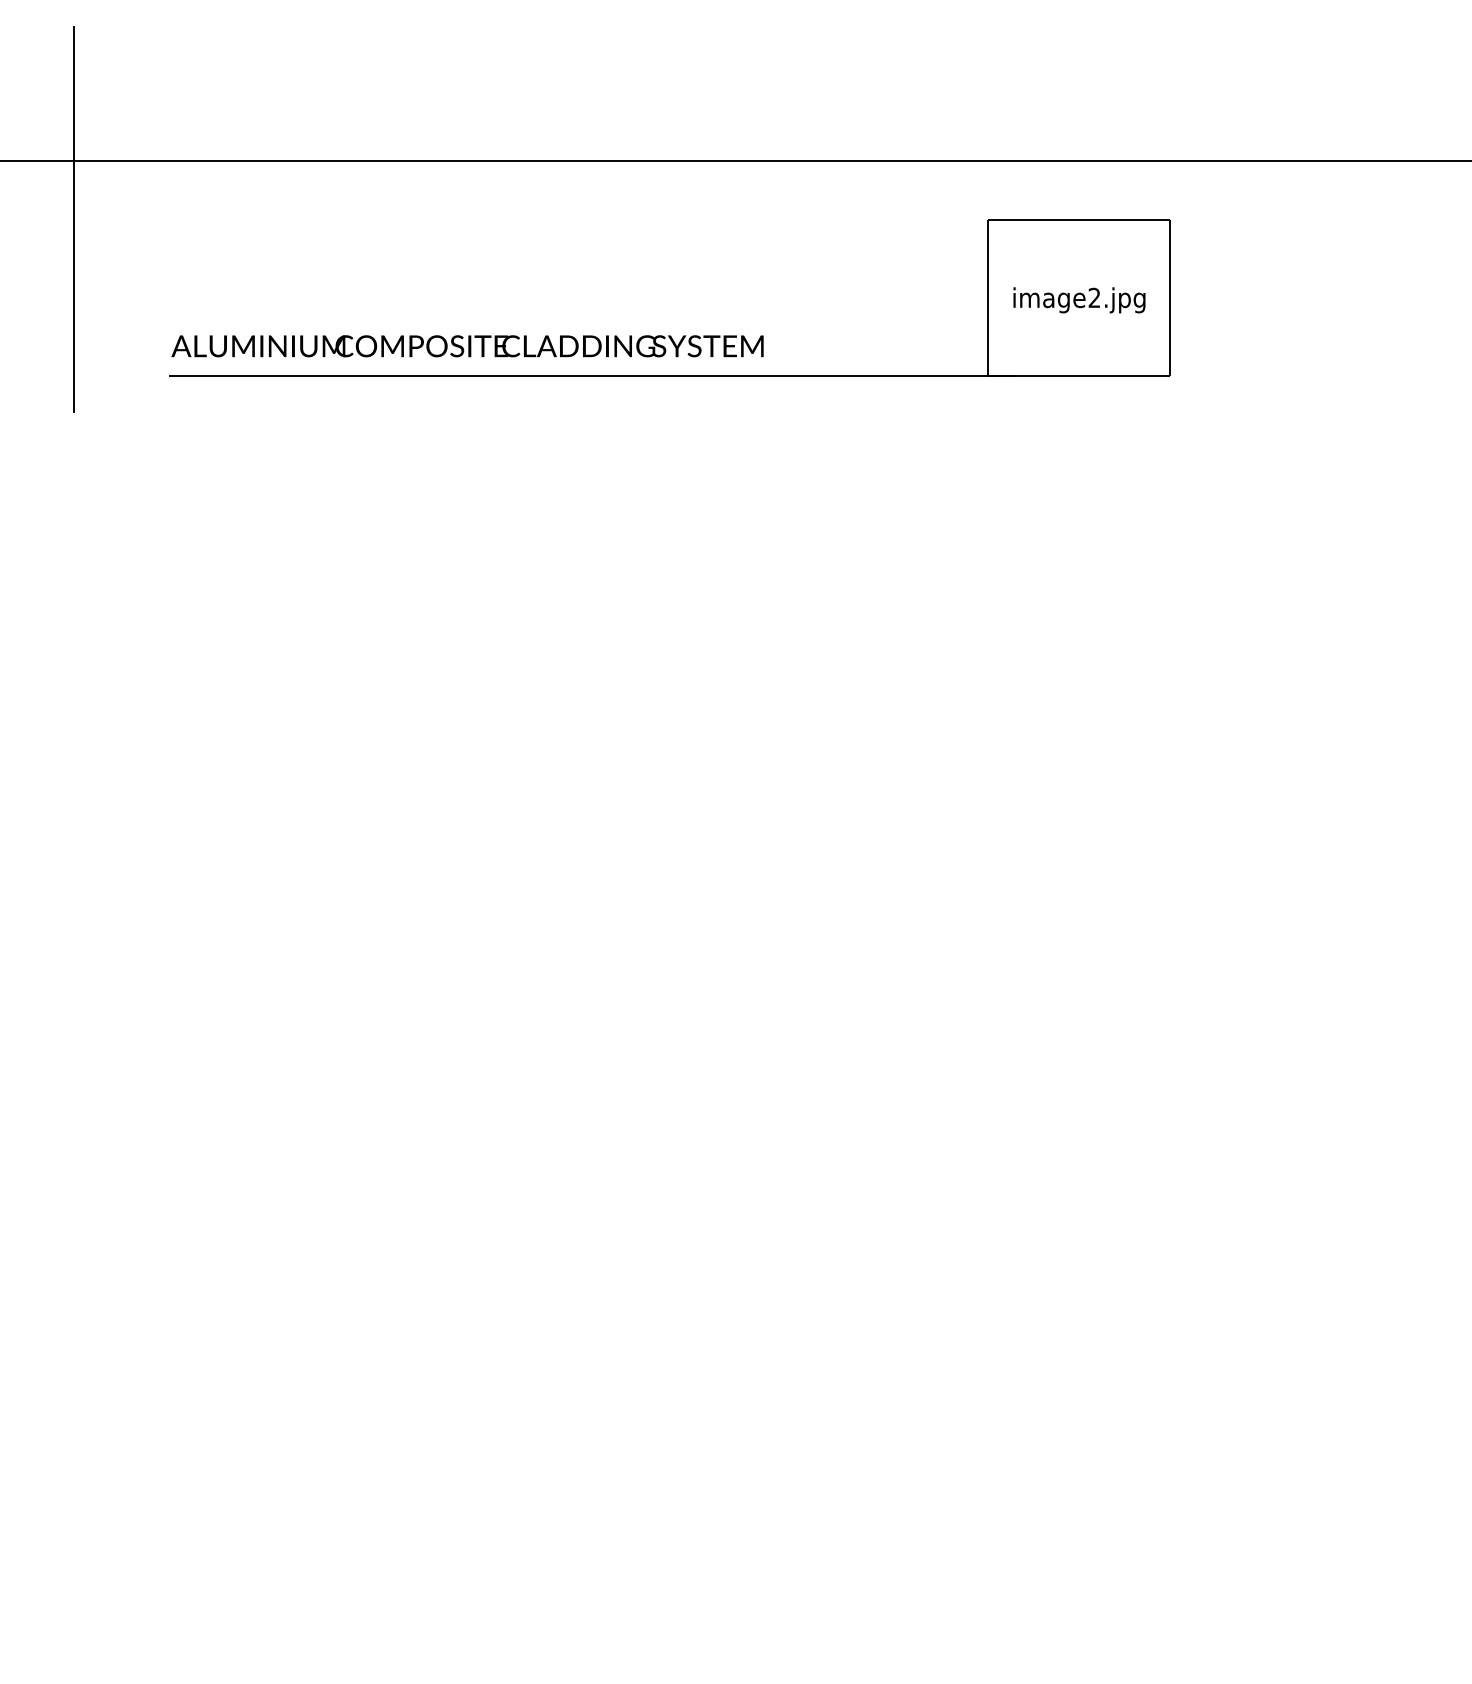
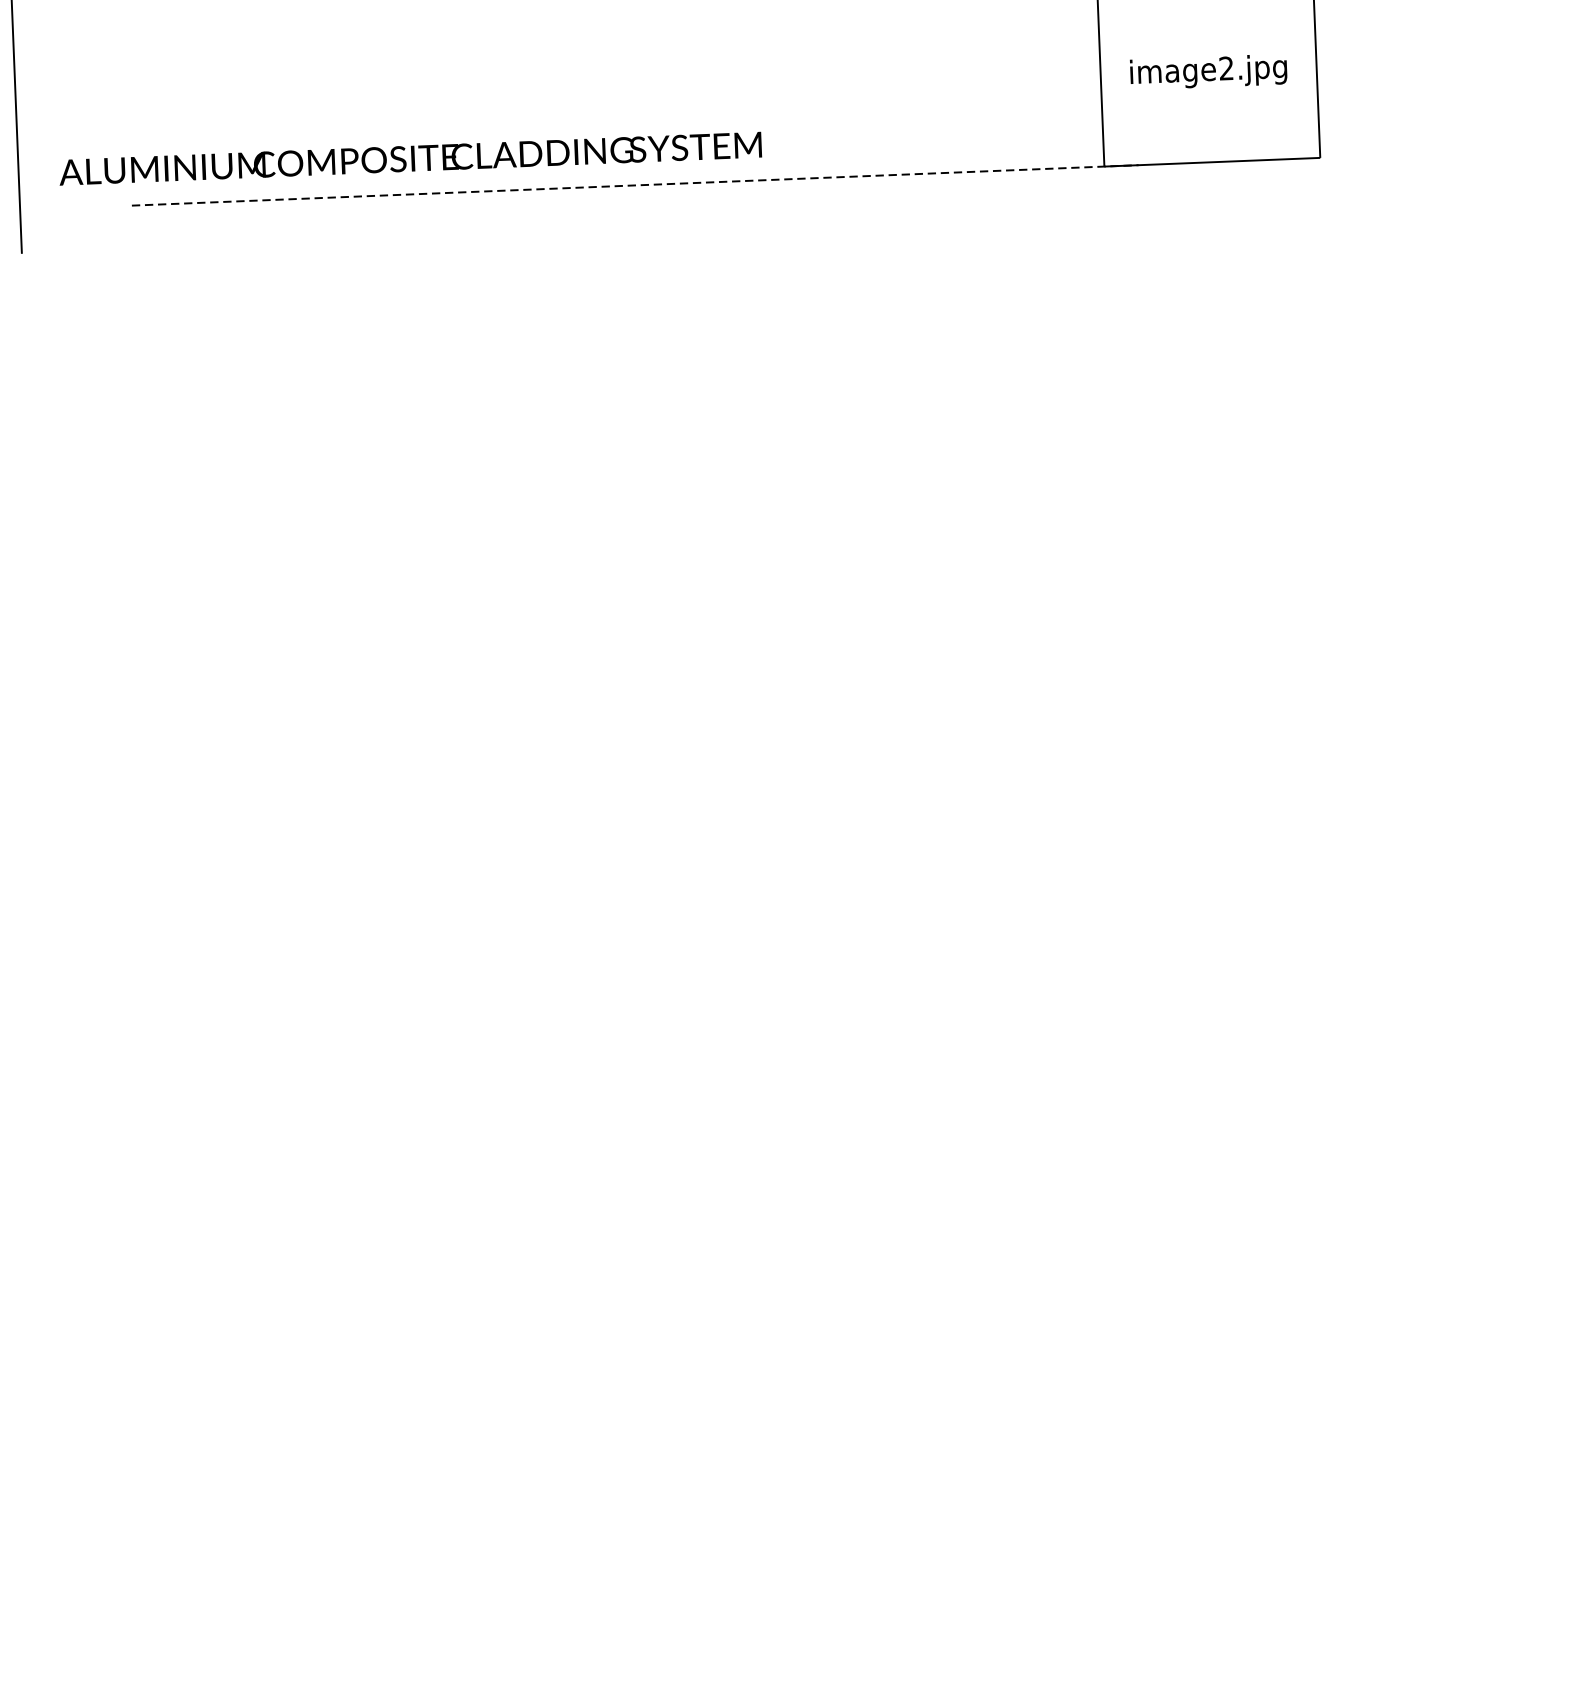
text: (467, 346) -> (410, 159), moved
line: (593, 376) -> (635, 185), solid -> dashed

